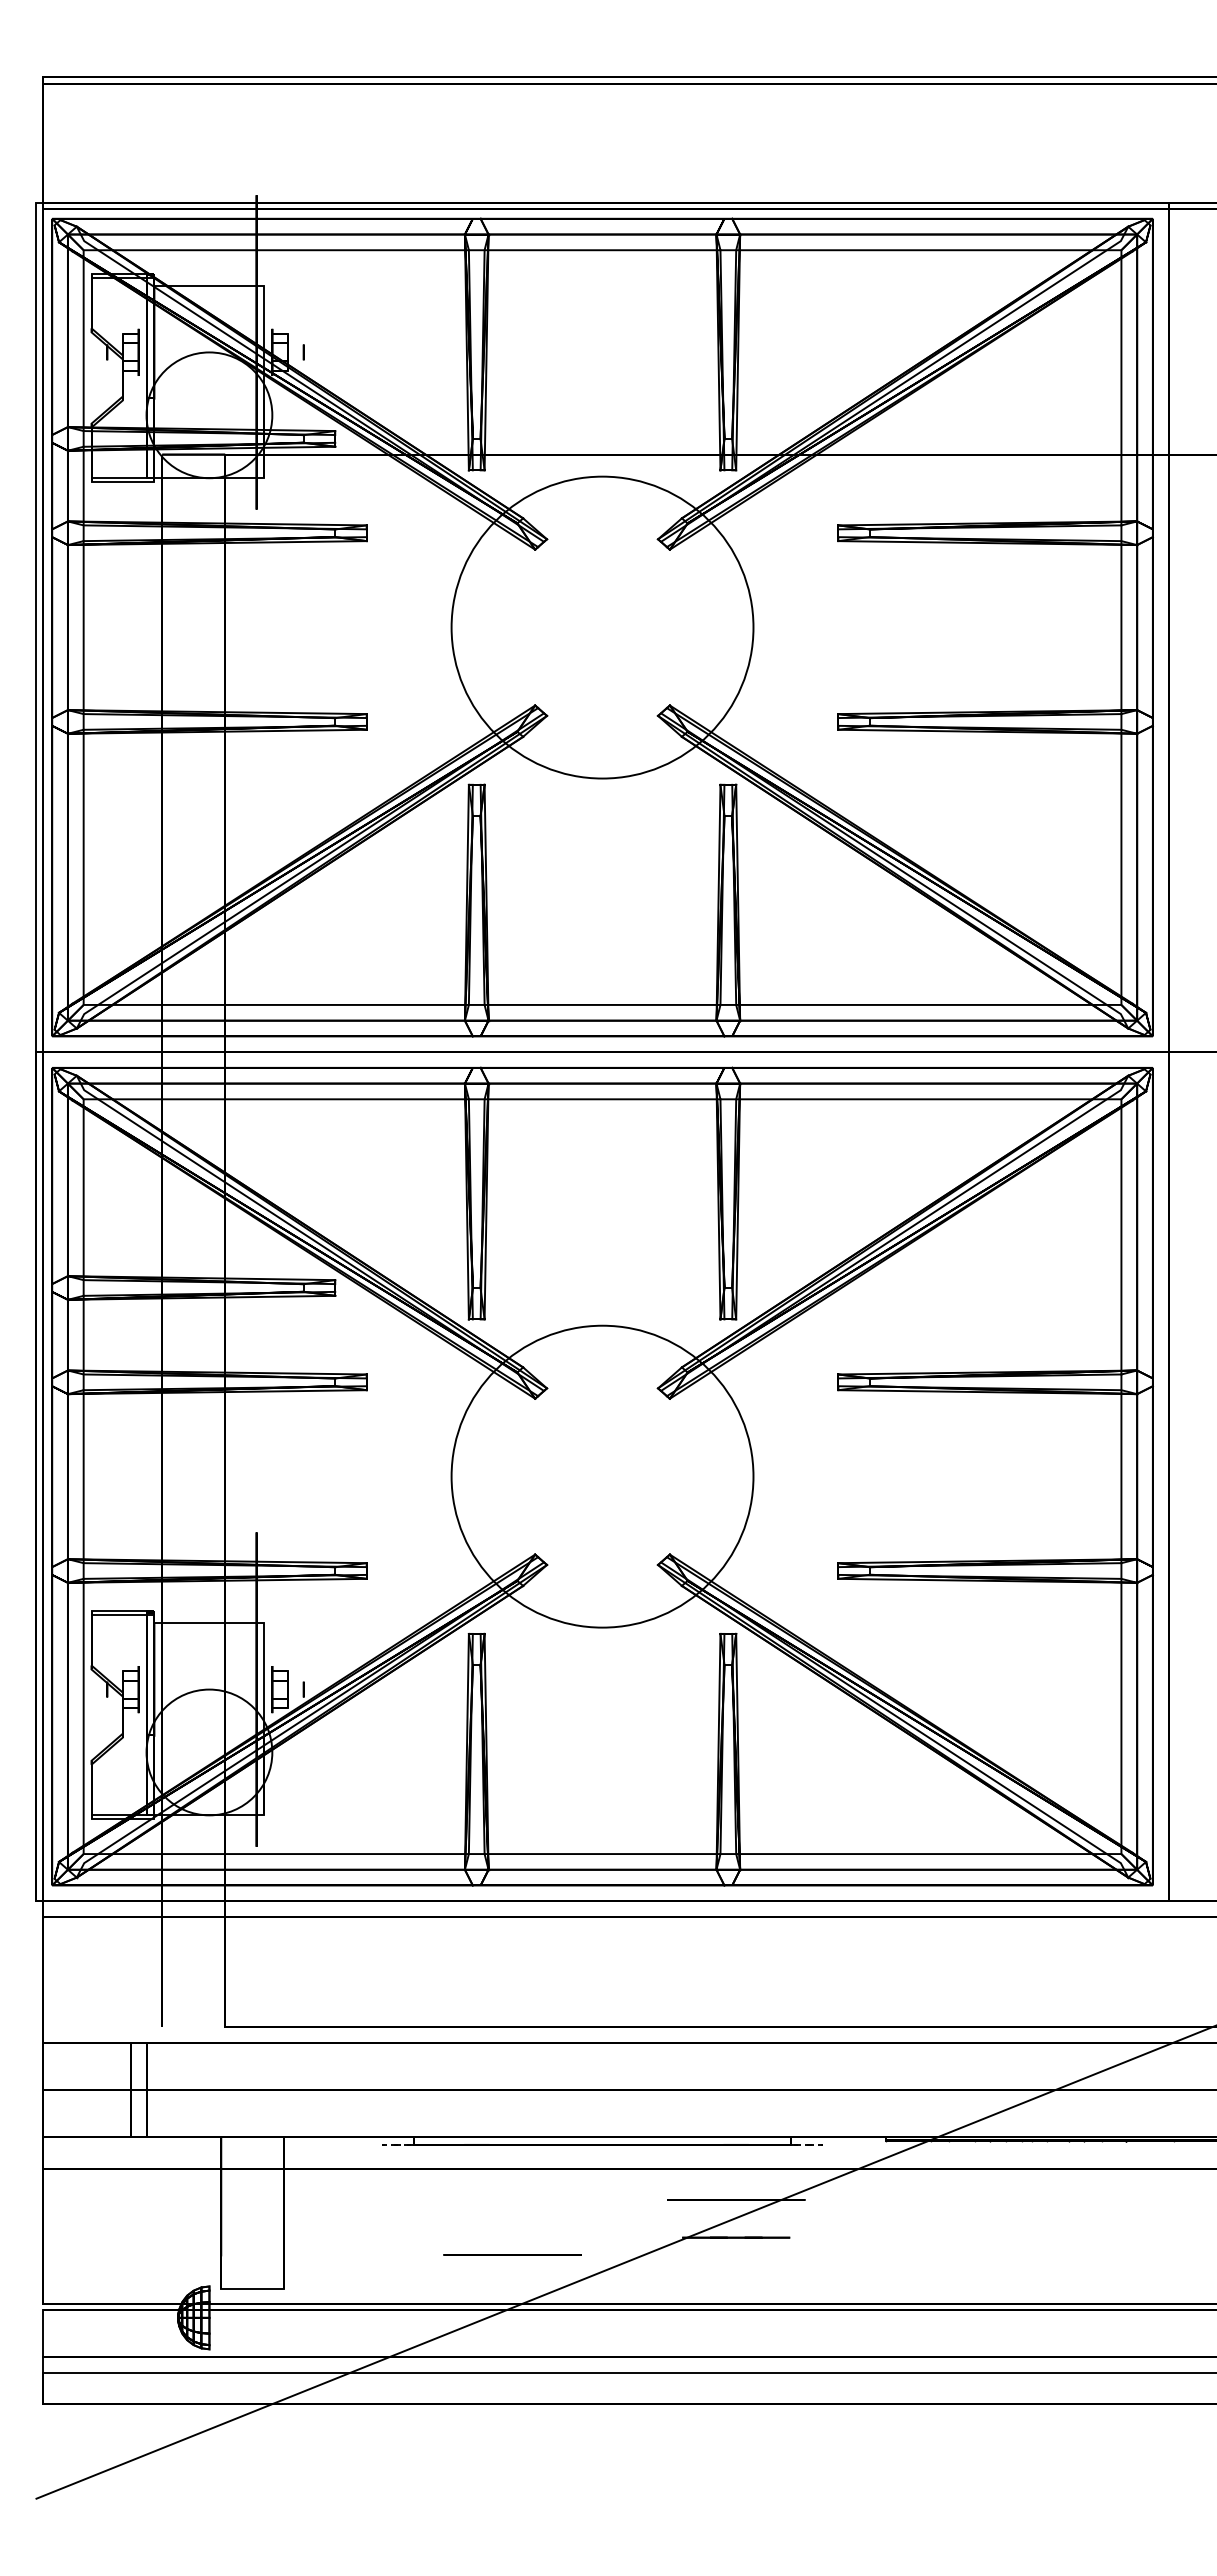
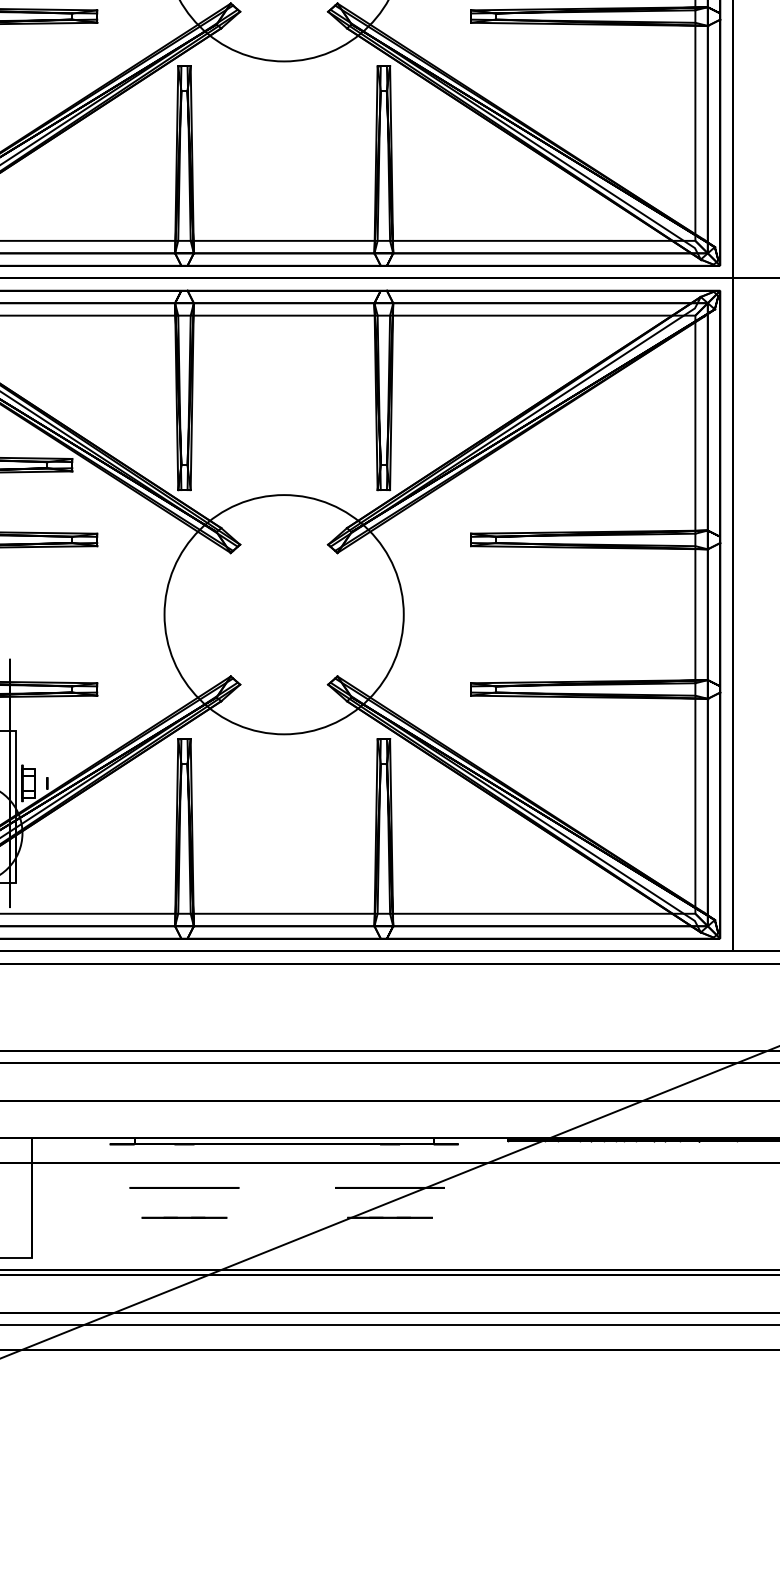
arc: (382, 2144) -> (109, 1143), dashed -> solid
arc: (822, 2144) -> (458, 1143), dashed -> solid
line: (476, 2237) -> (184, 1217), added
circle: (512, 2254) -> (184, 1187), moved

